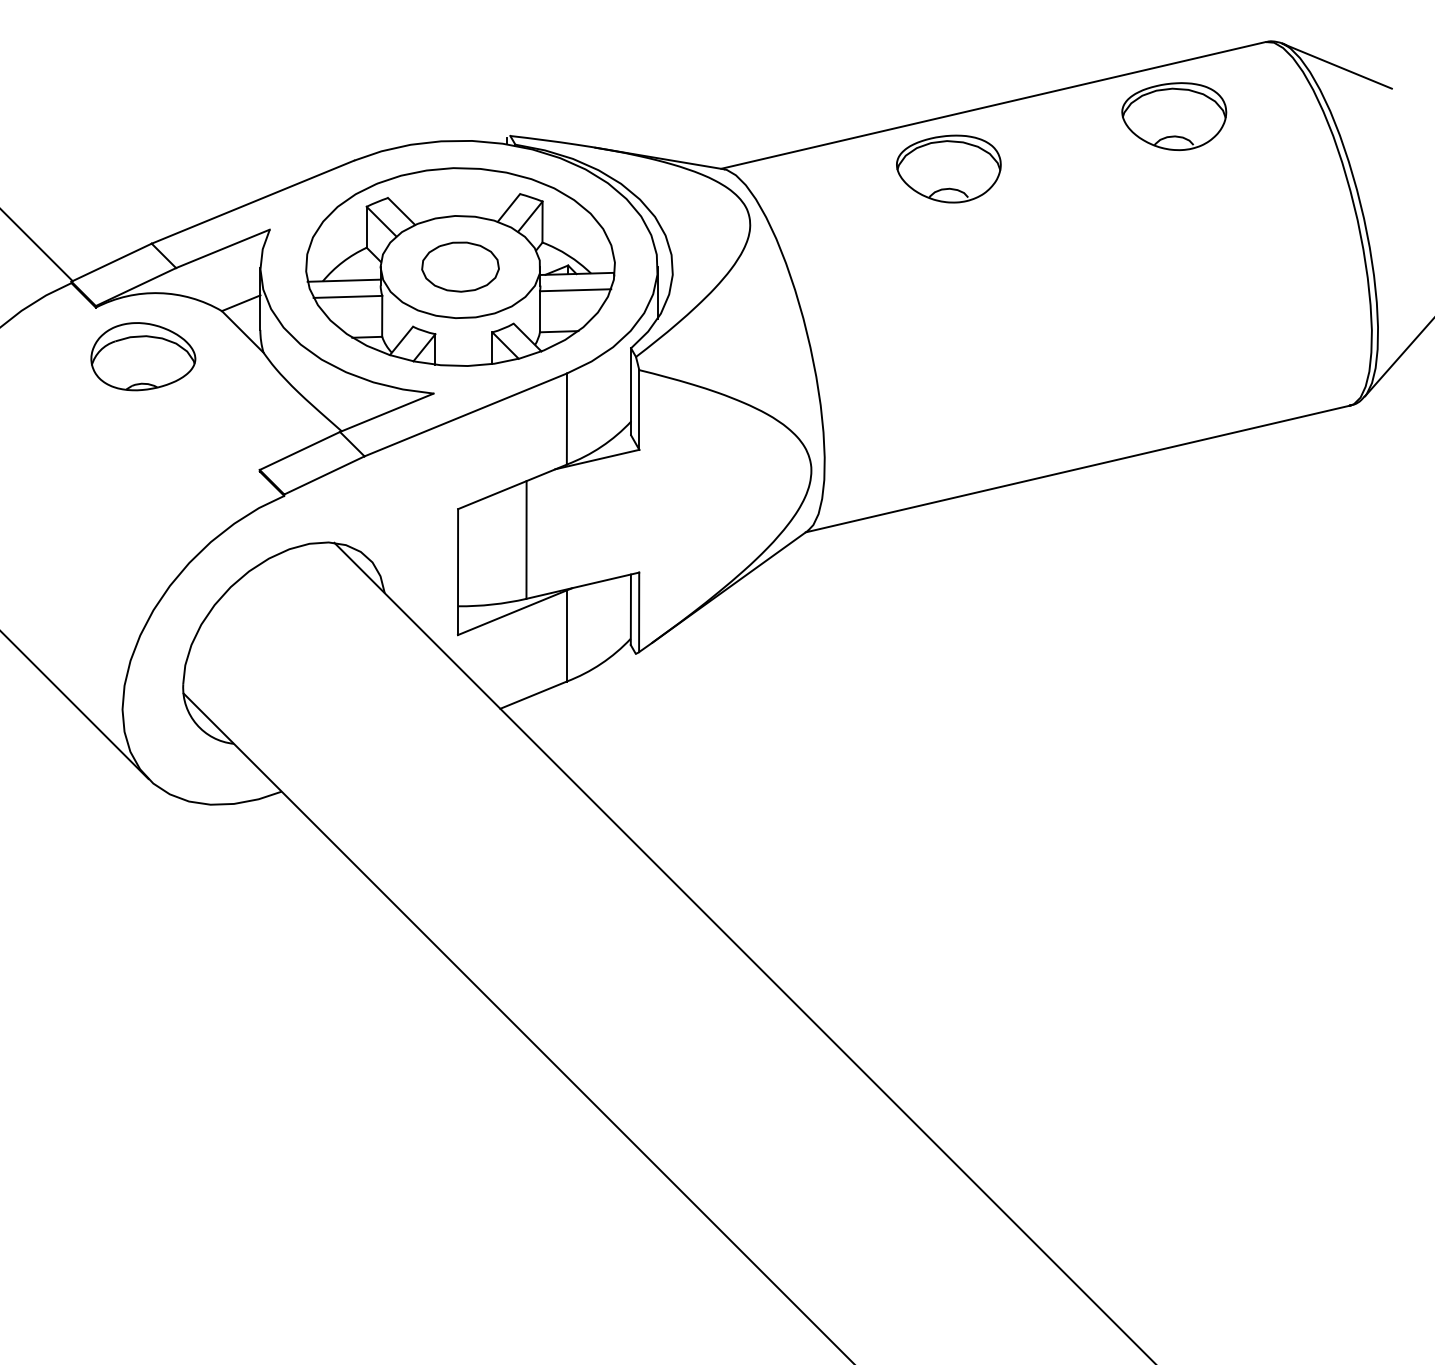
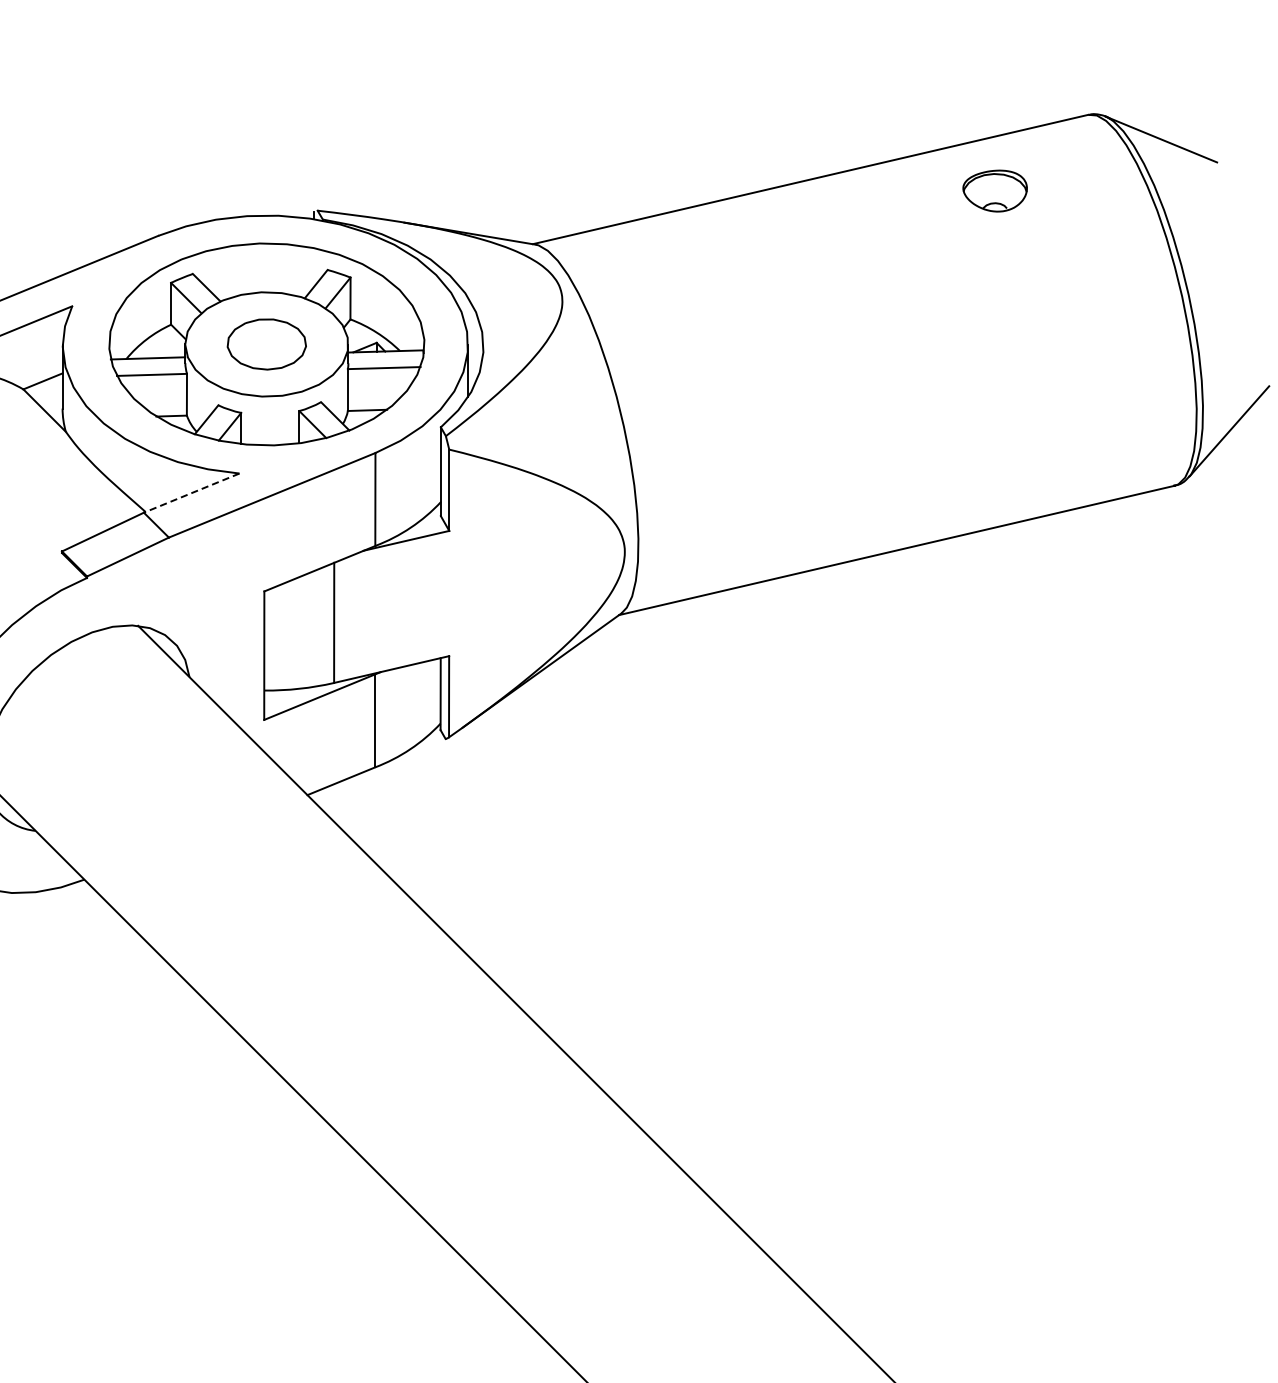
part: (1174, 116) -> (995, 190), size x0.6
part: (948, 168) -> (764, 243), removed
line: (386, 412) -> (191, 492), solid -> dashed

